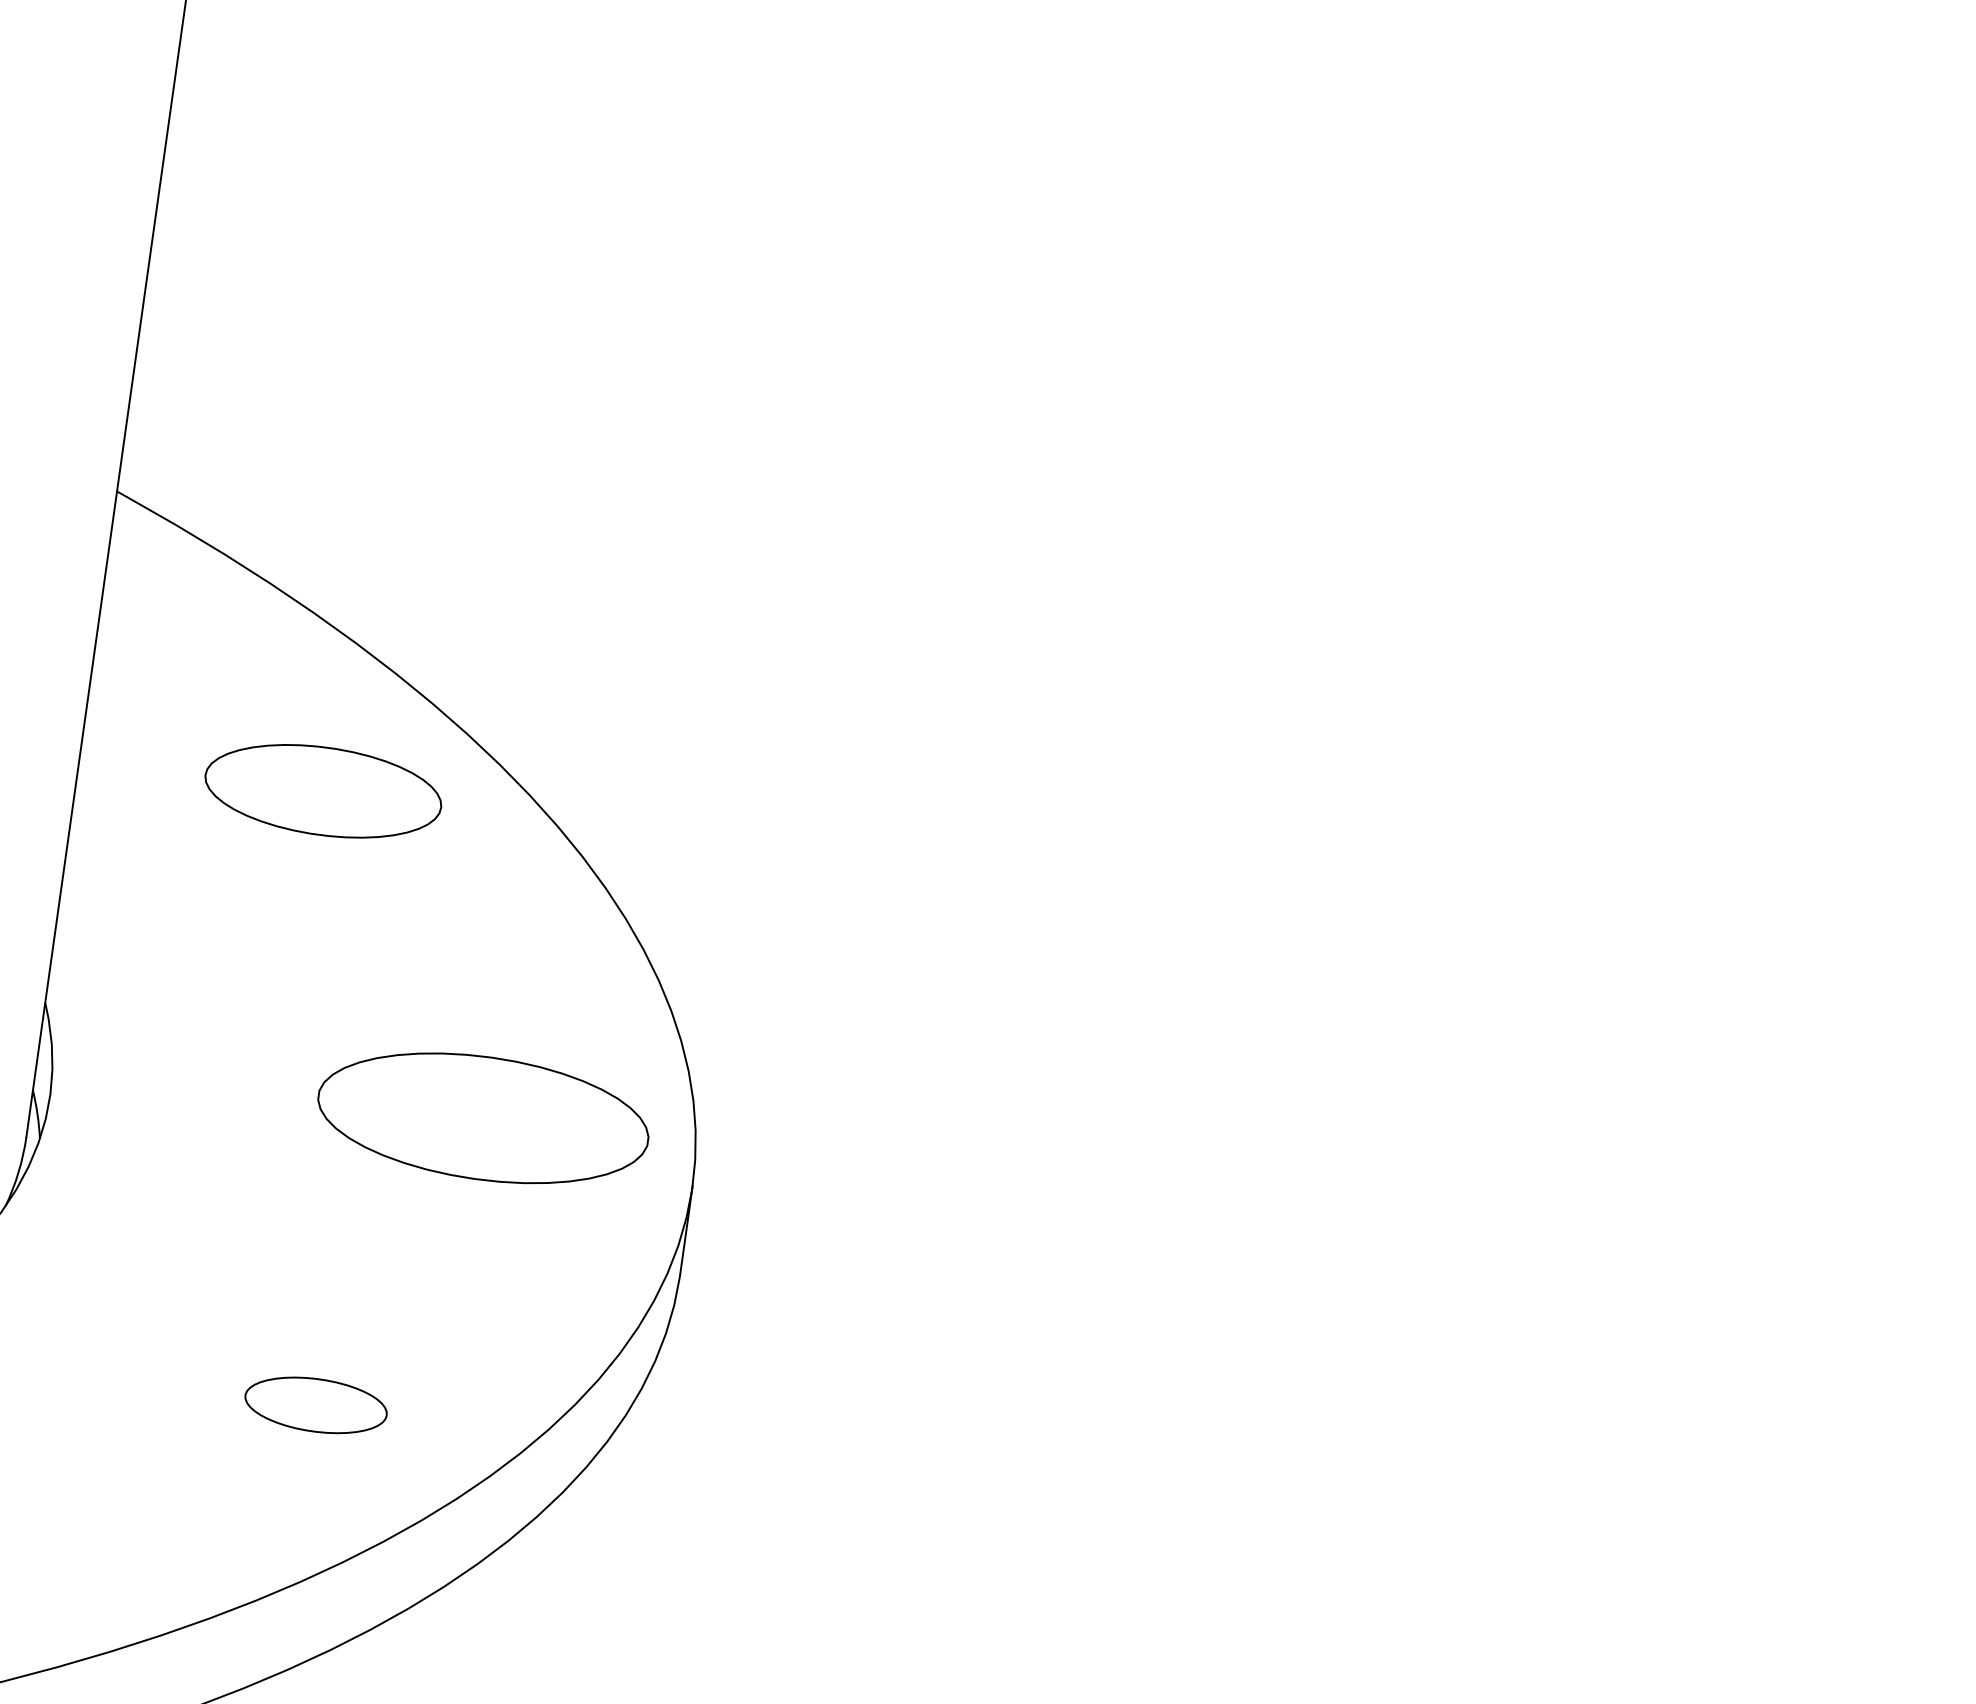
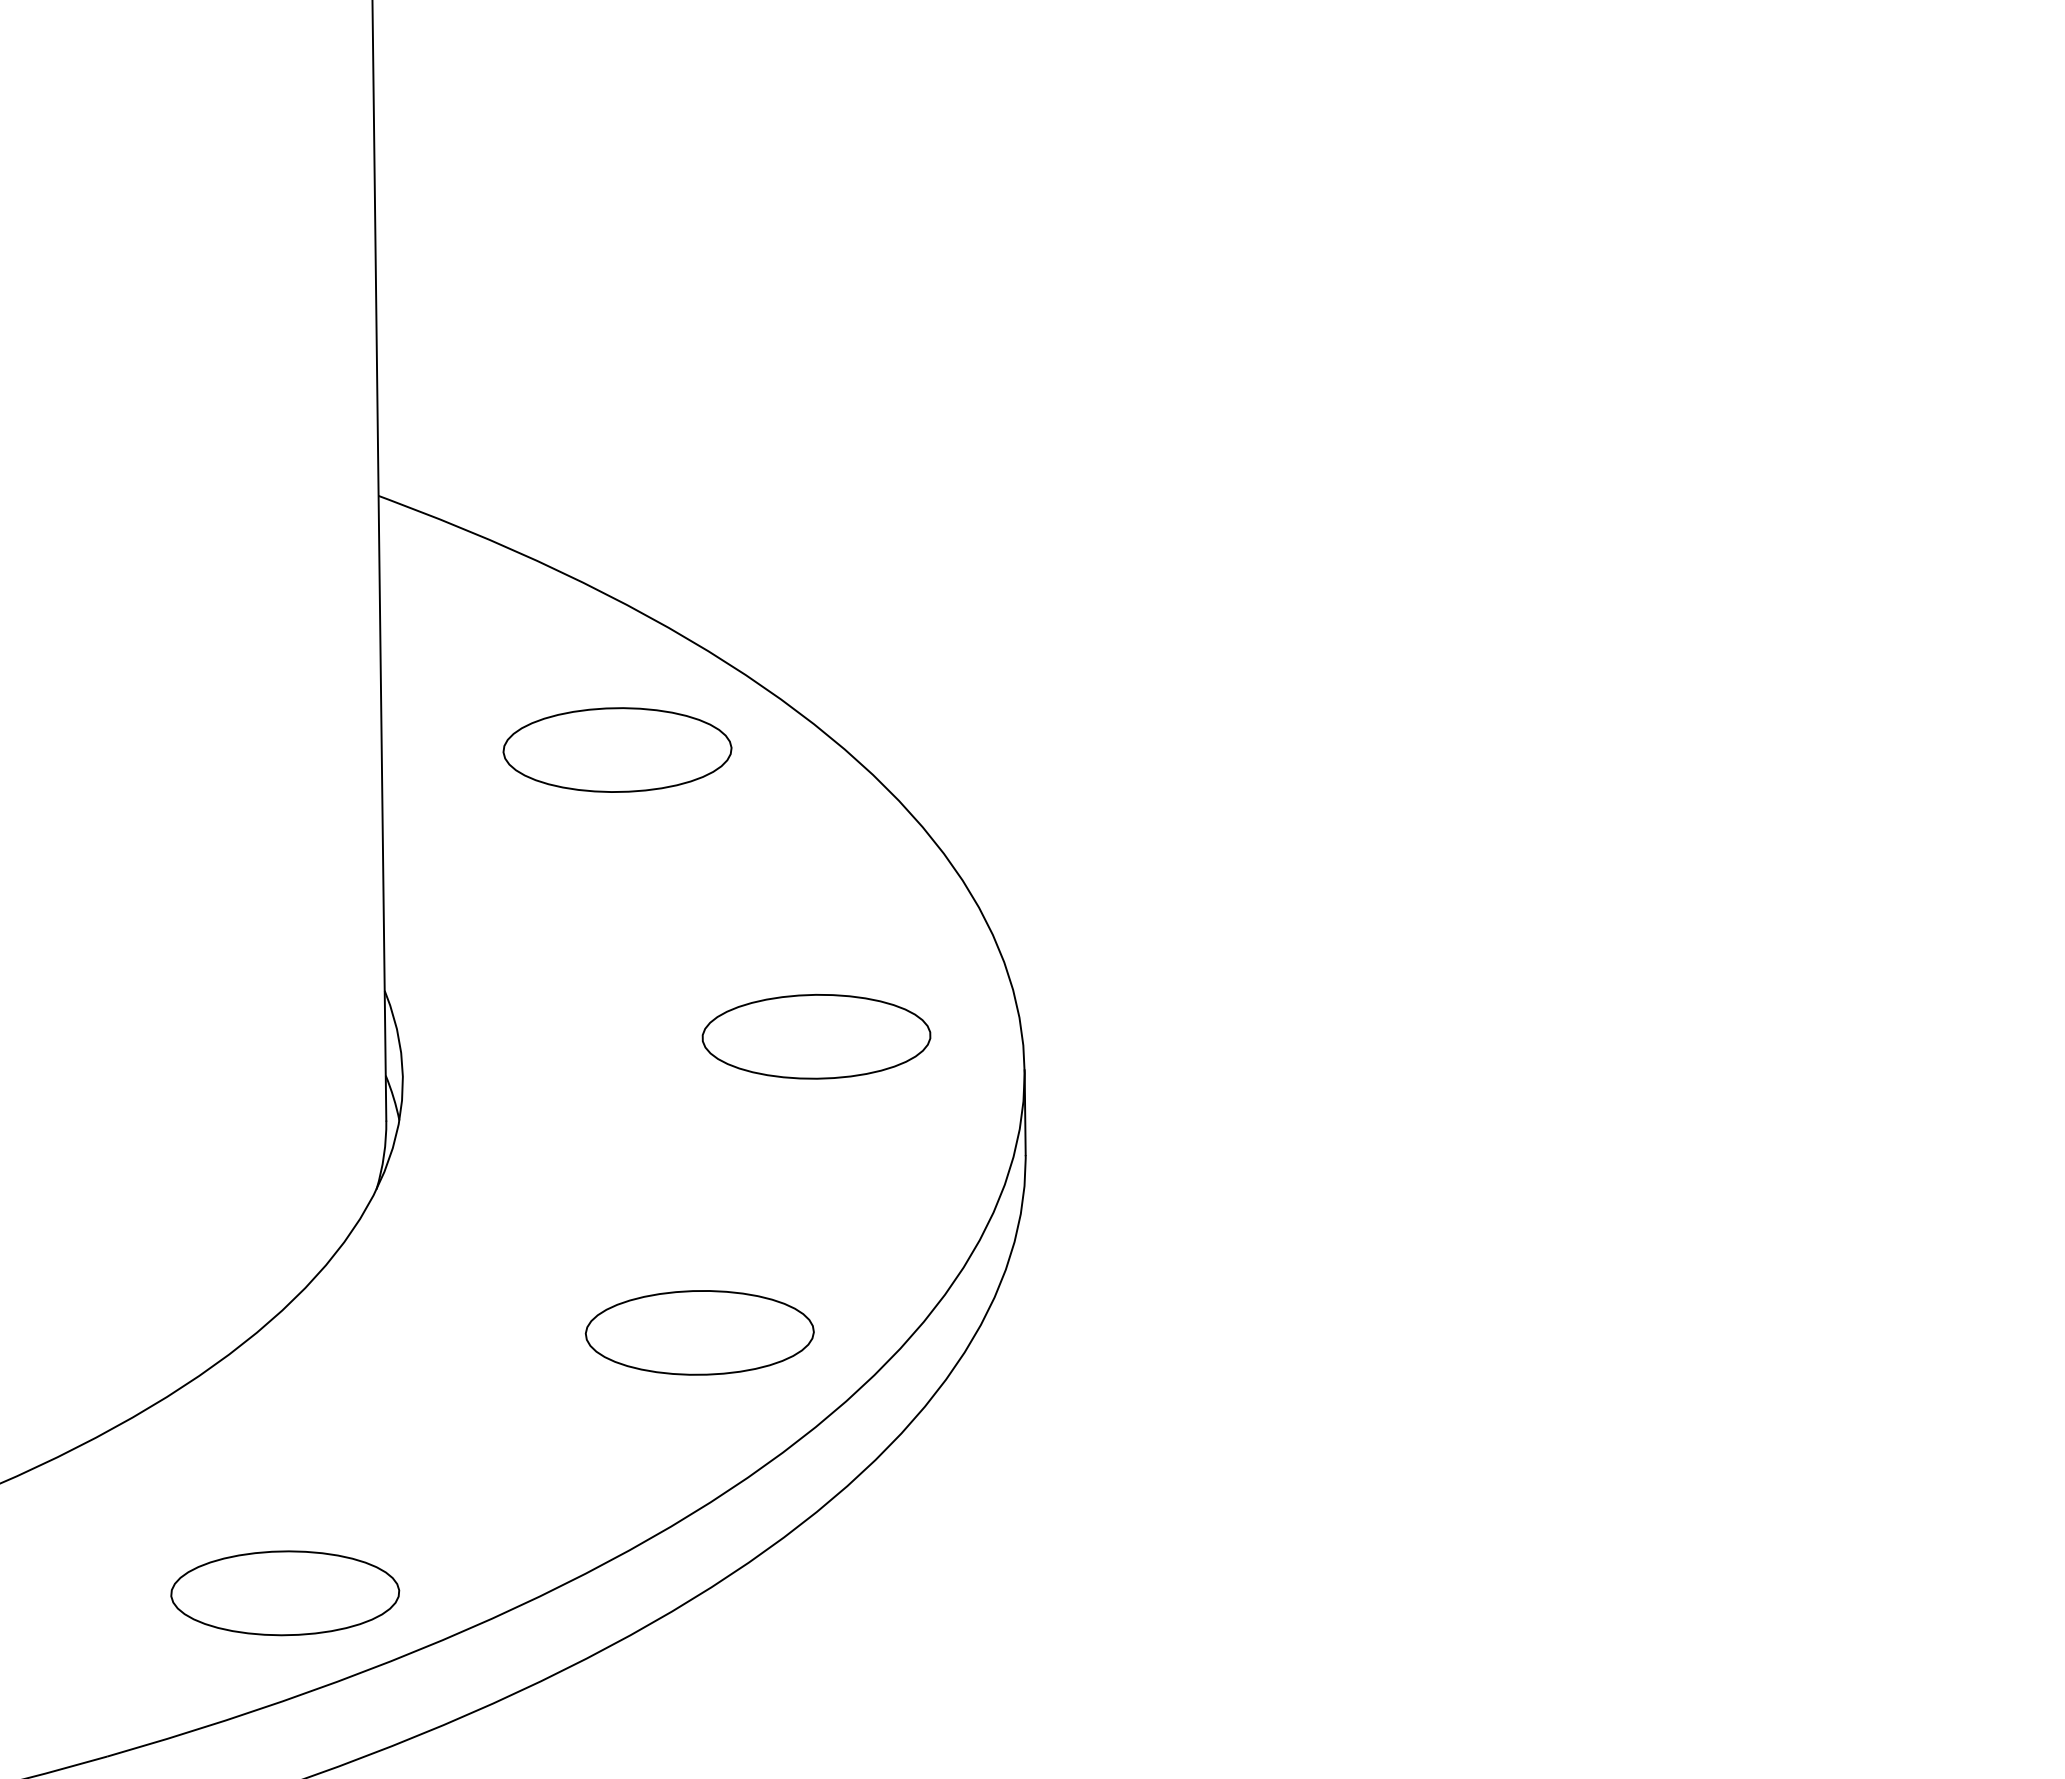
part: (483, 1118) -> (816, 1036), size x0.71
part: (315, 1404) -> (699, 1332), size x1.67

